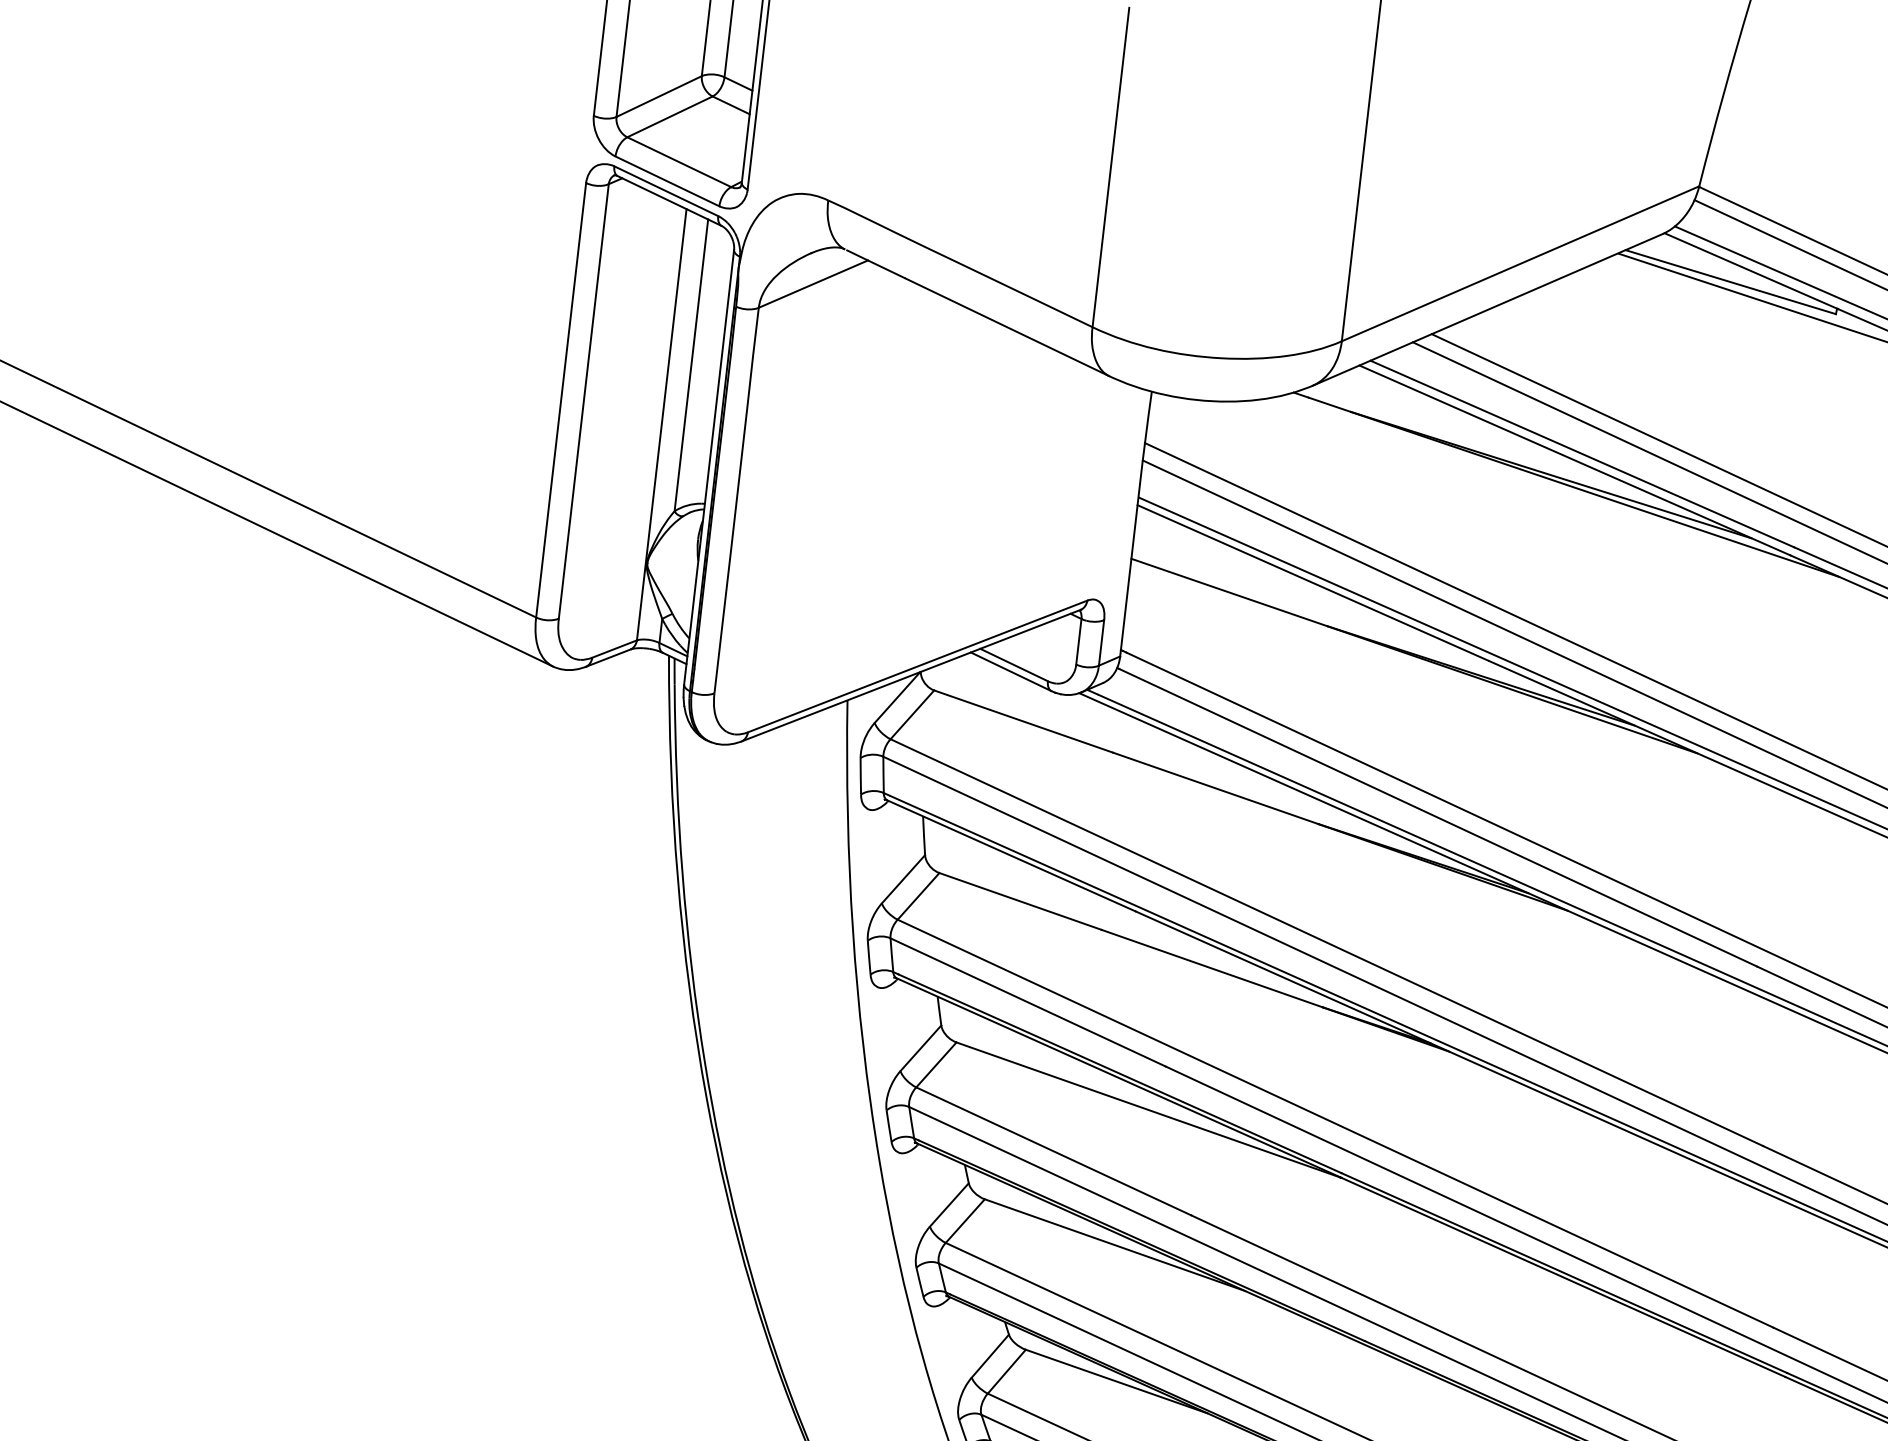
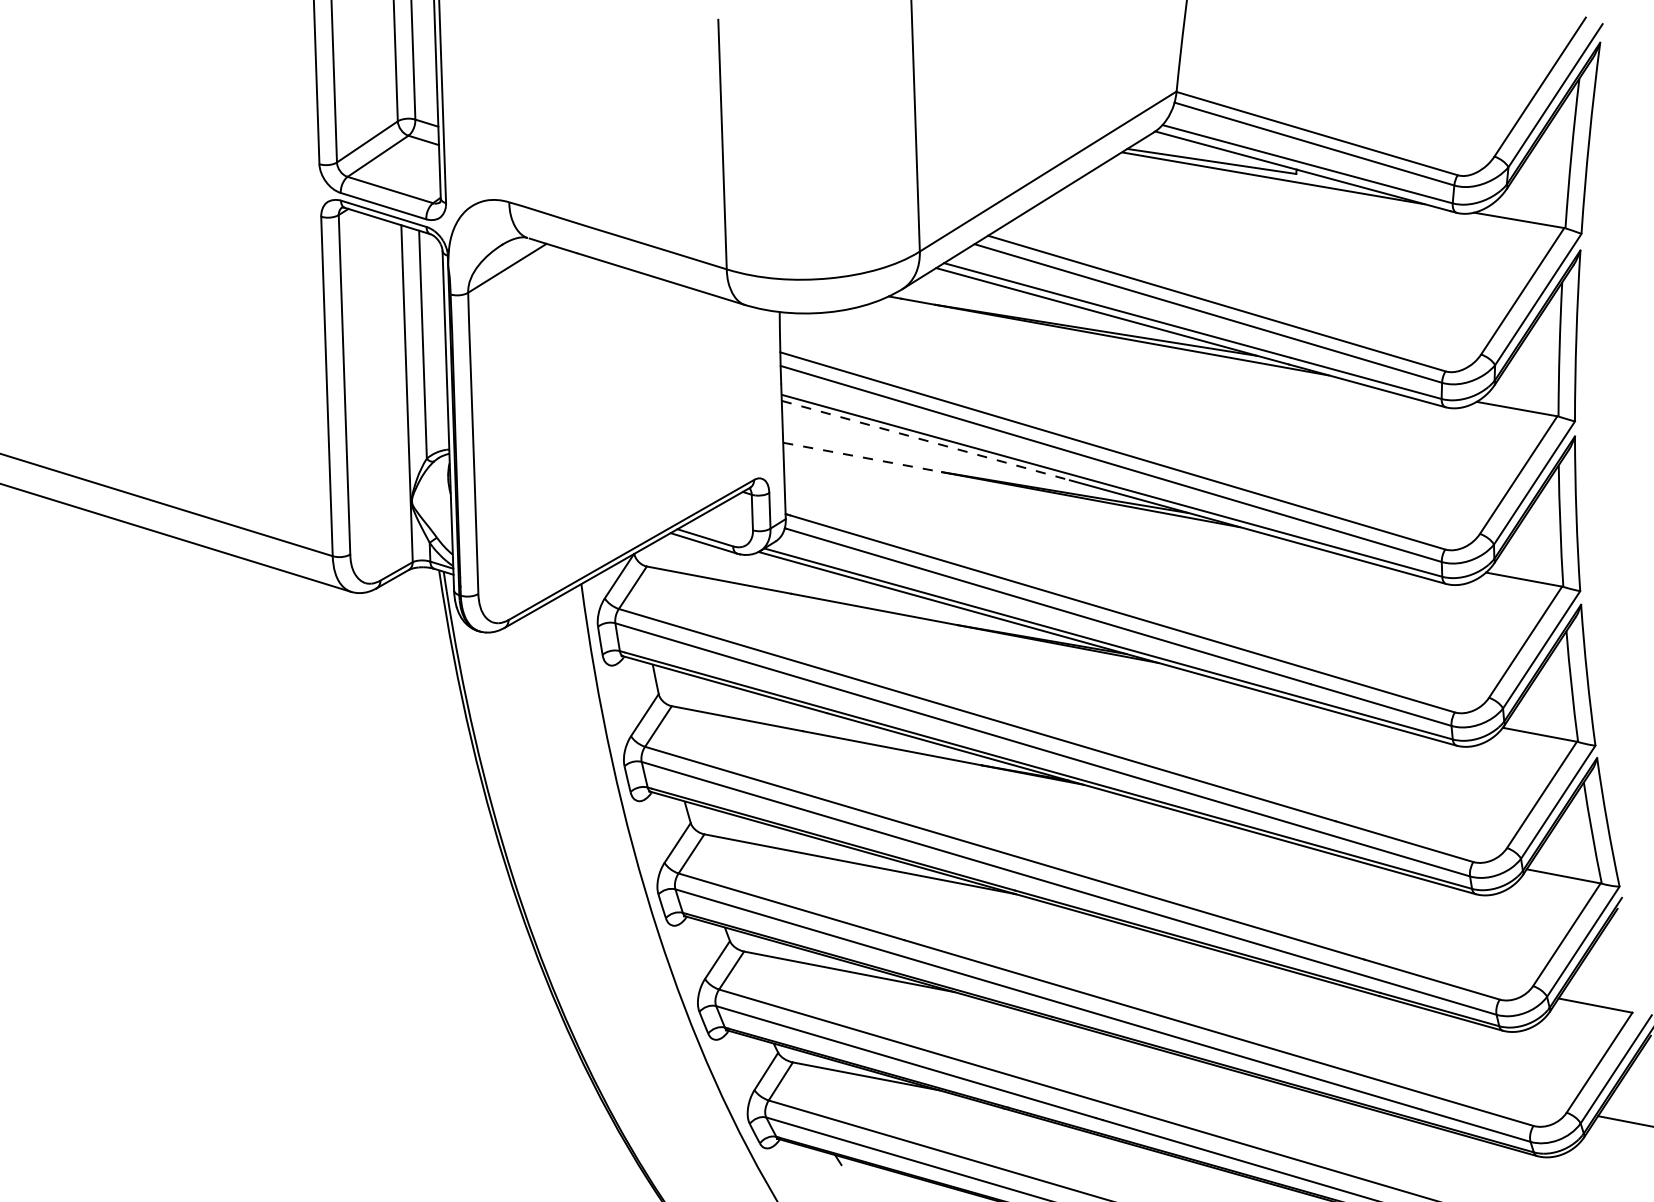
line: (1313, 582) -> (925, 440), solid -> dashed
line: (1229, 592) -> (862, 457), solid -> dashed

